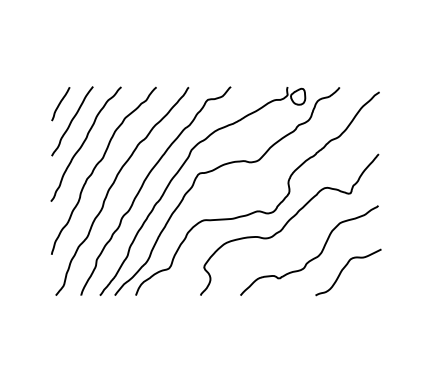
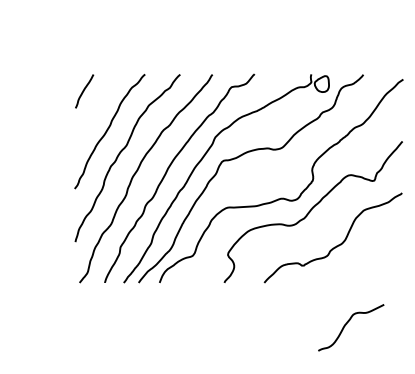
curve: (72, 121) -> (96, 108), removed
curve: (343, 270) -> (346, 325), moved

